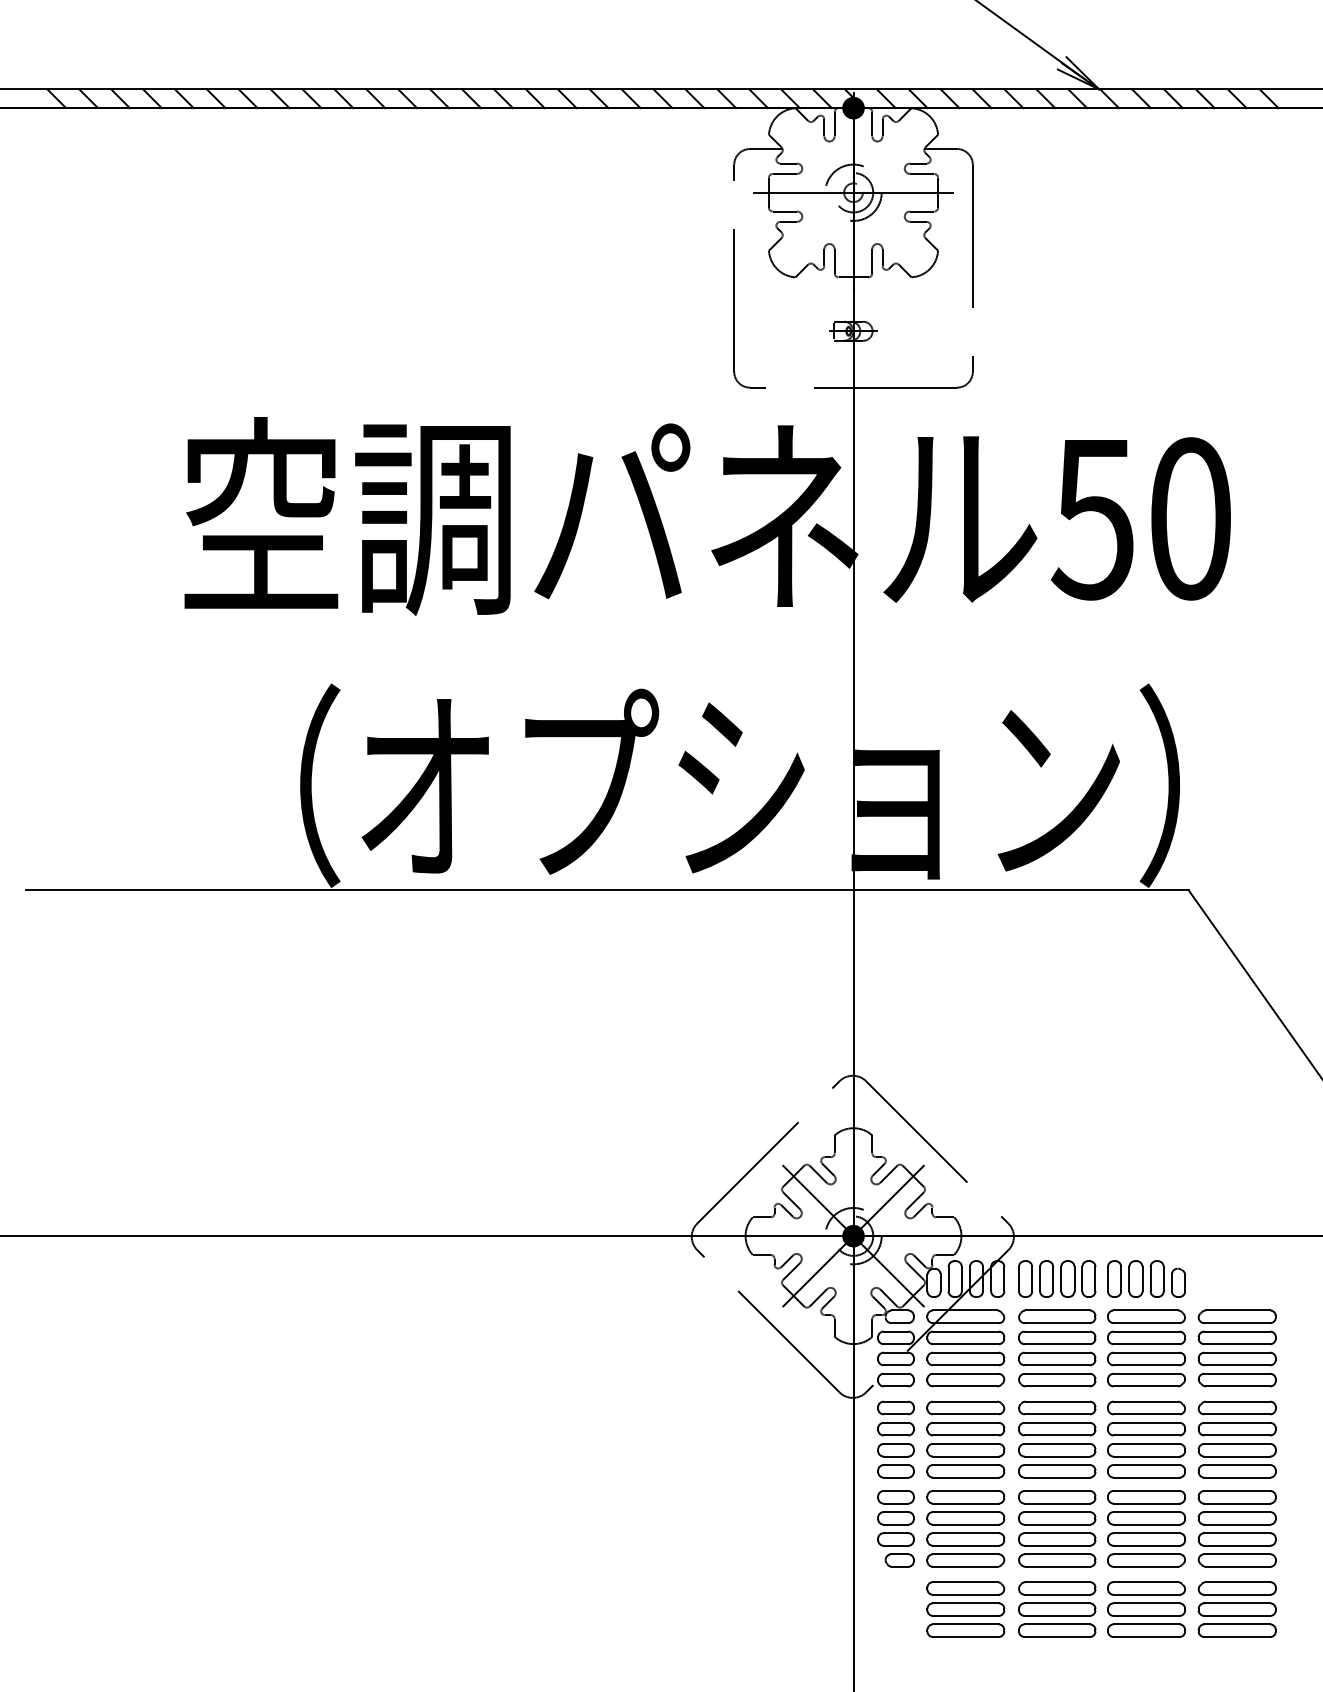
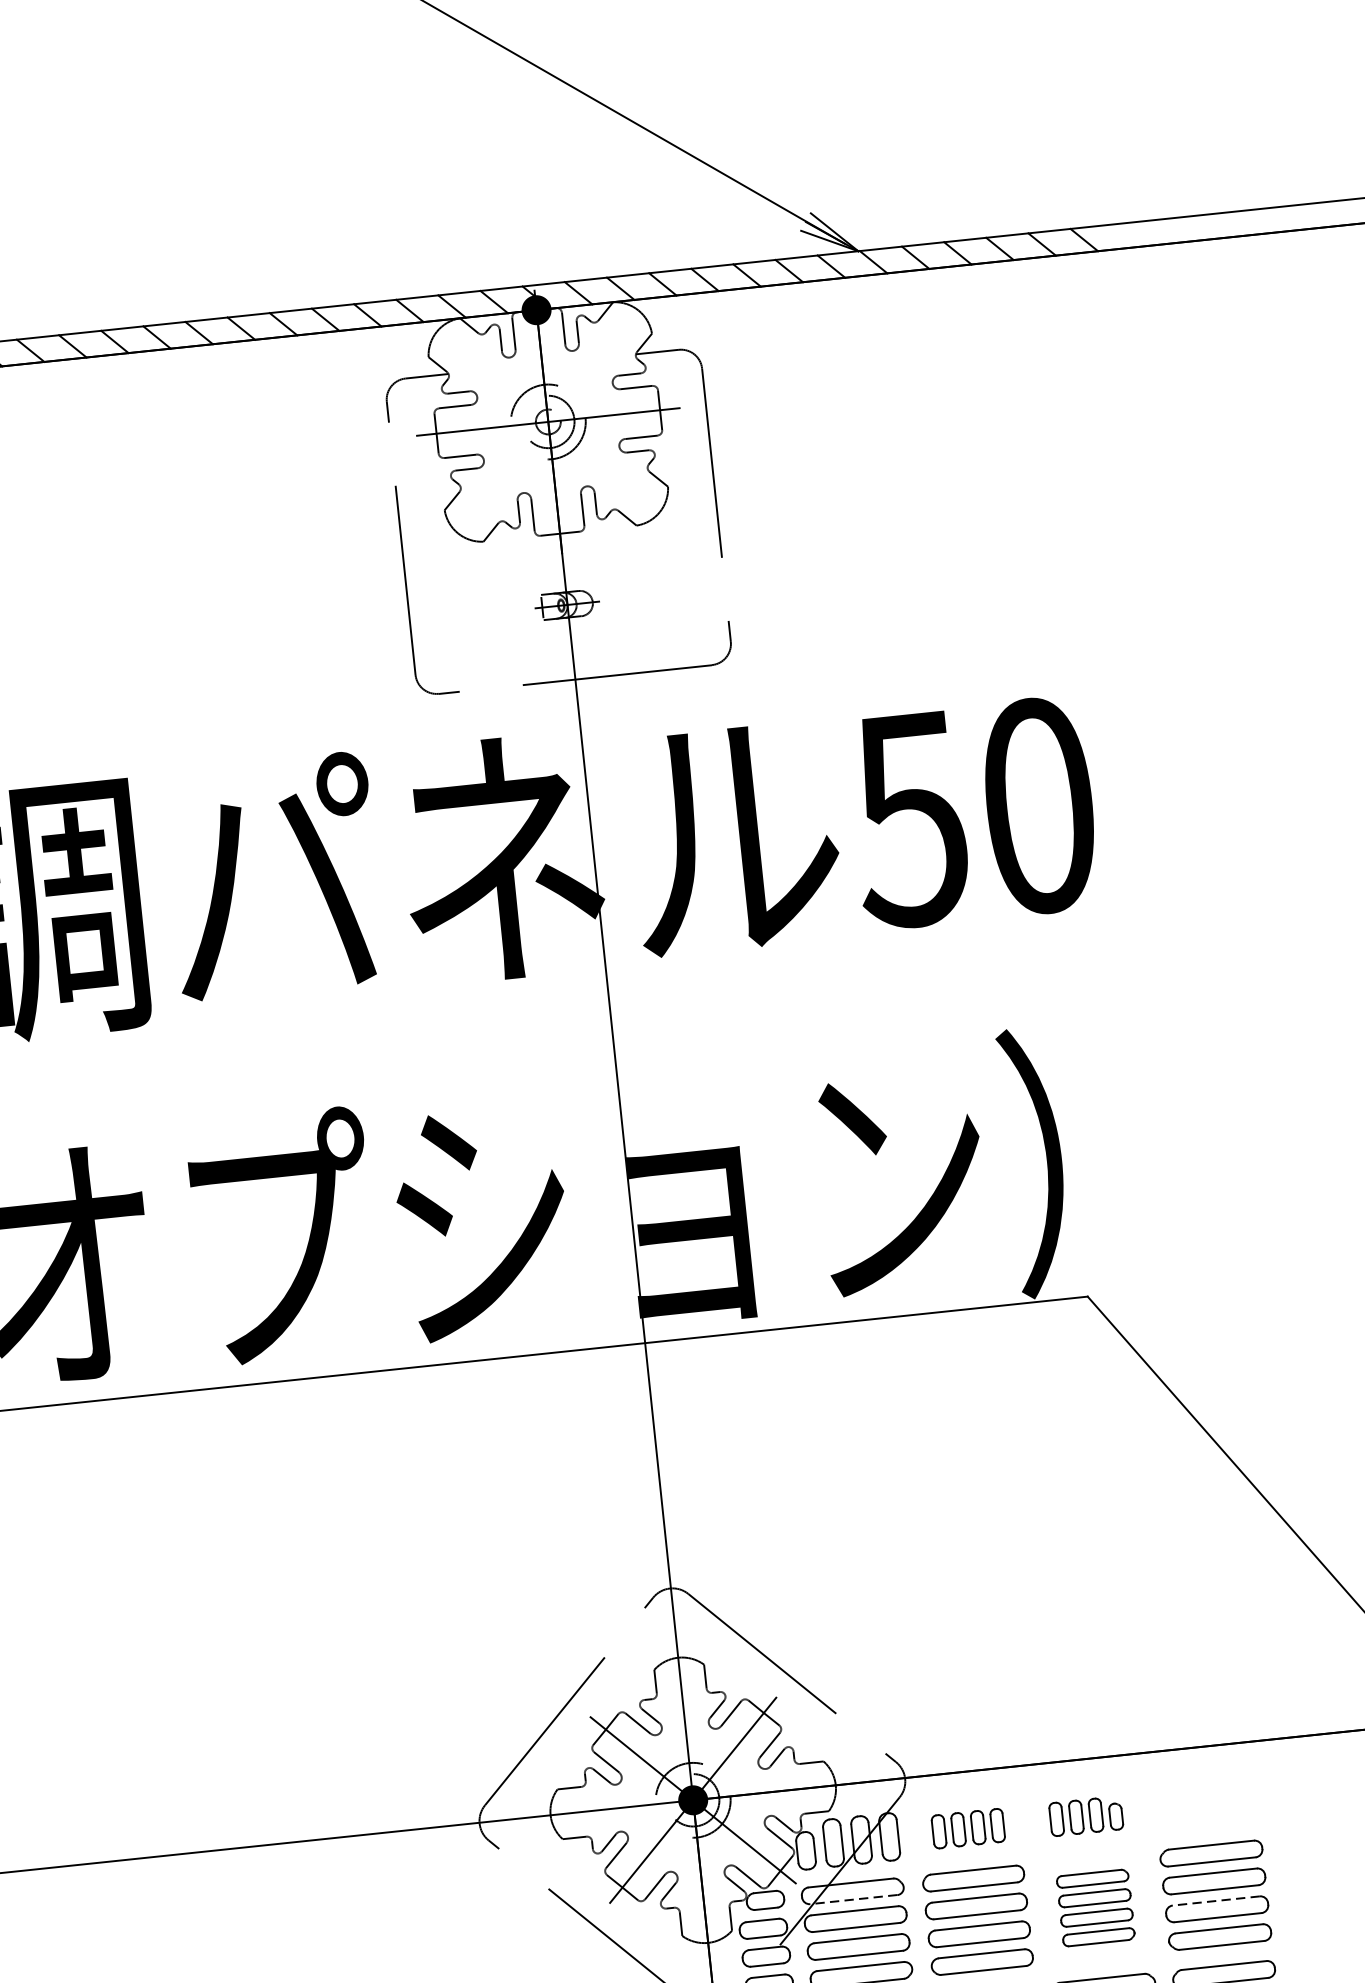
part: (1057, 1278) -> (968, 1827), size x0.7
part: (1146, 1278) -> (1086, 1815), size x0.7
line: (965, 1323) -> (853, 1900), solid -> dashed
part: (1146, 1348) -> (1095, 1908), size x0.7
line: (1237, 1352) -> (1216, 1900), solid -> dashed

